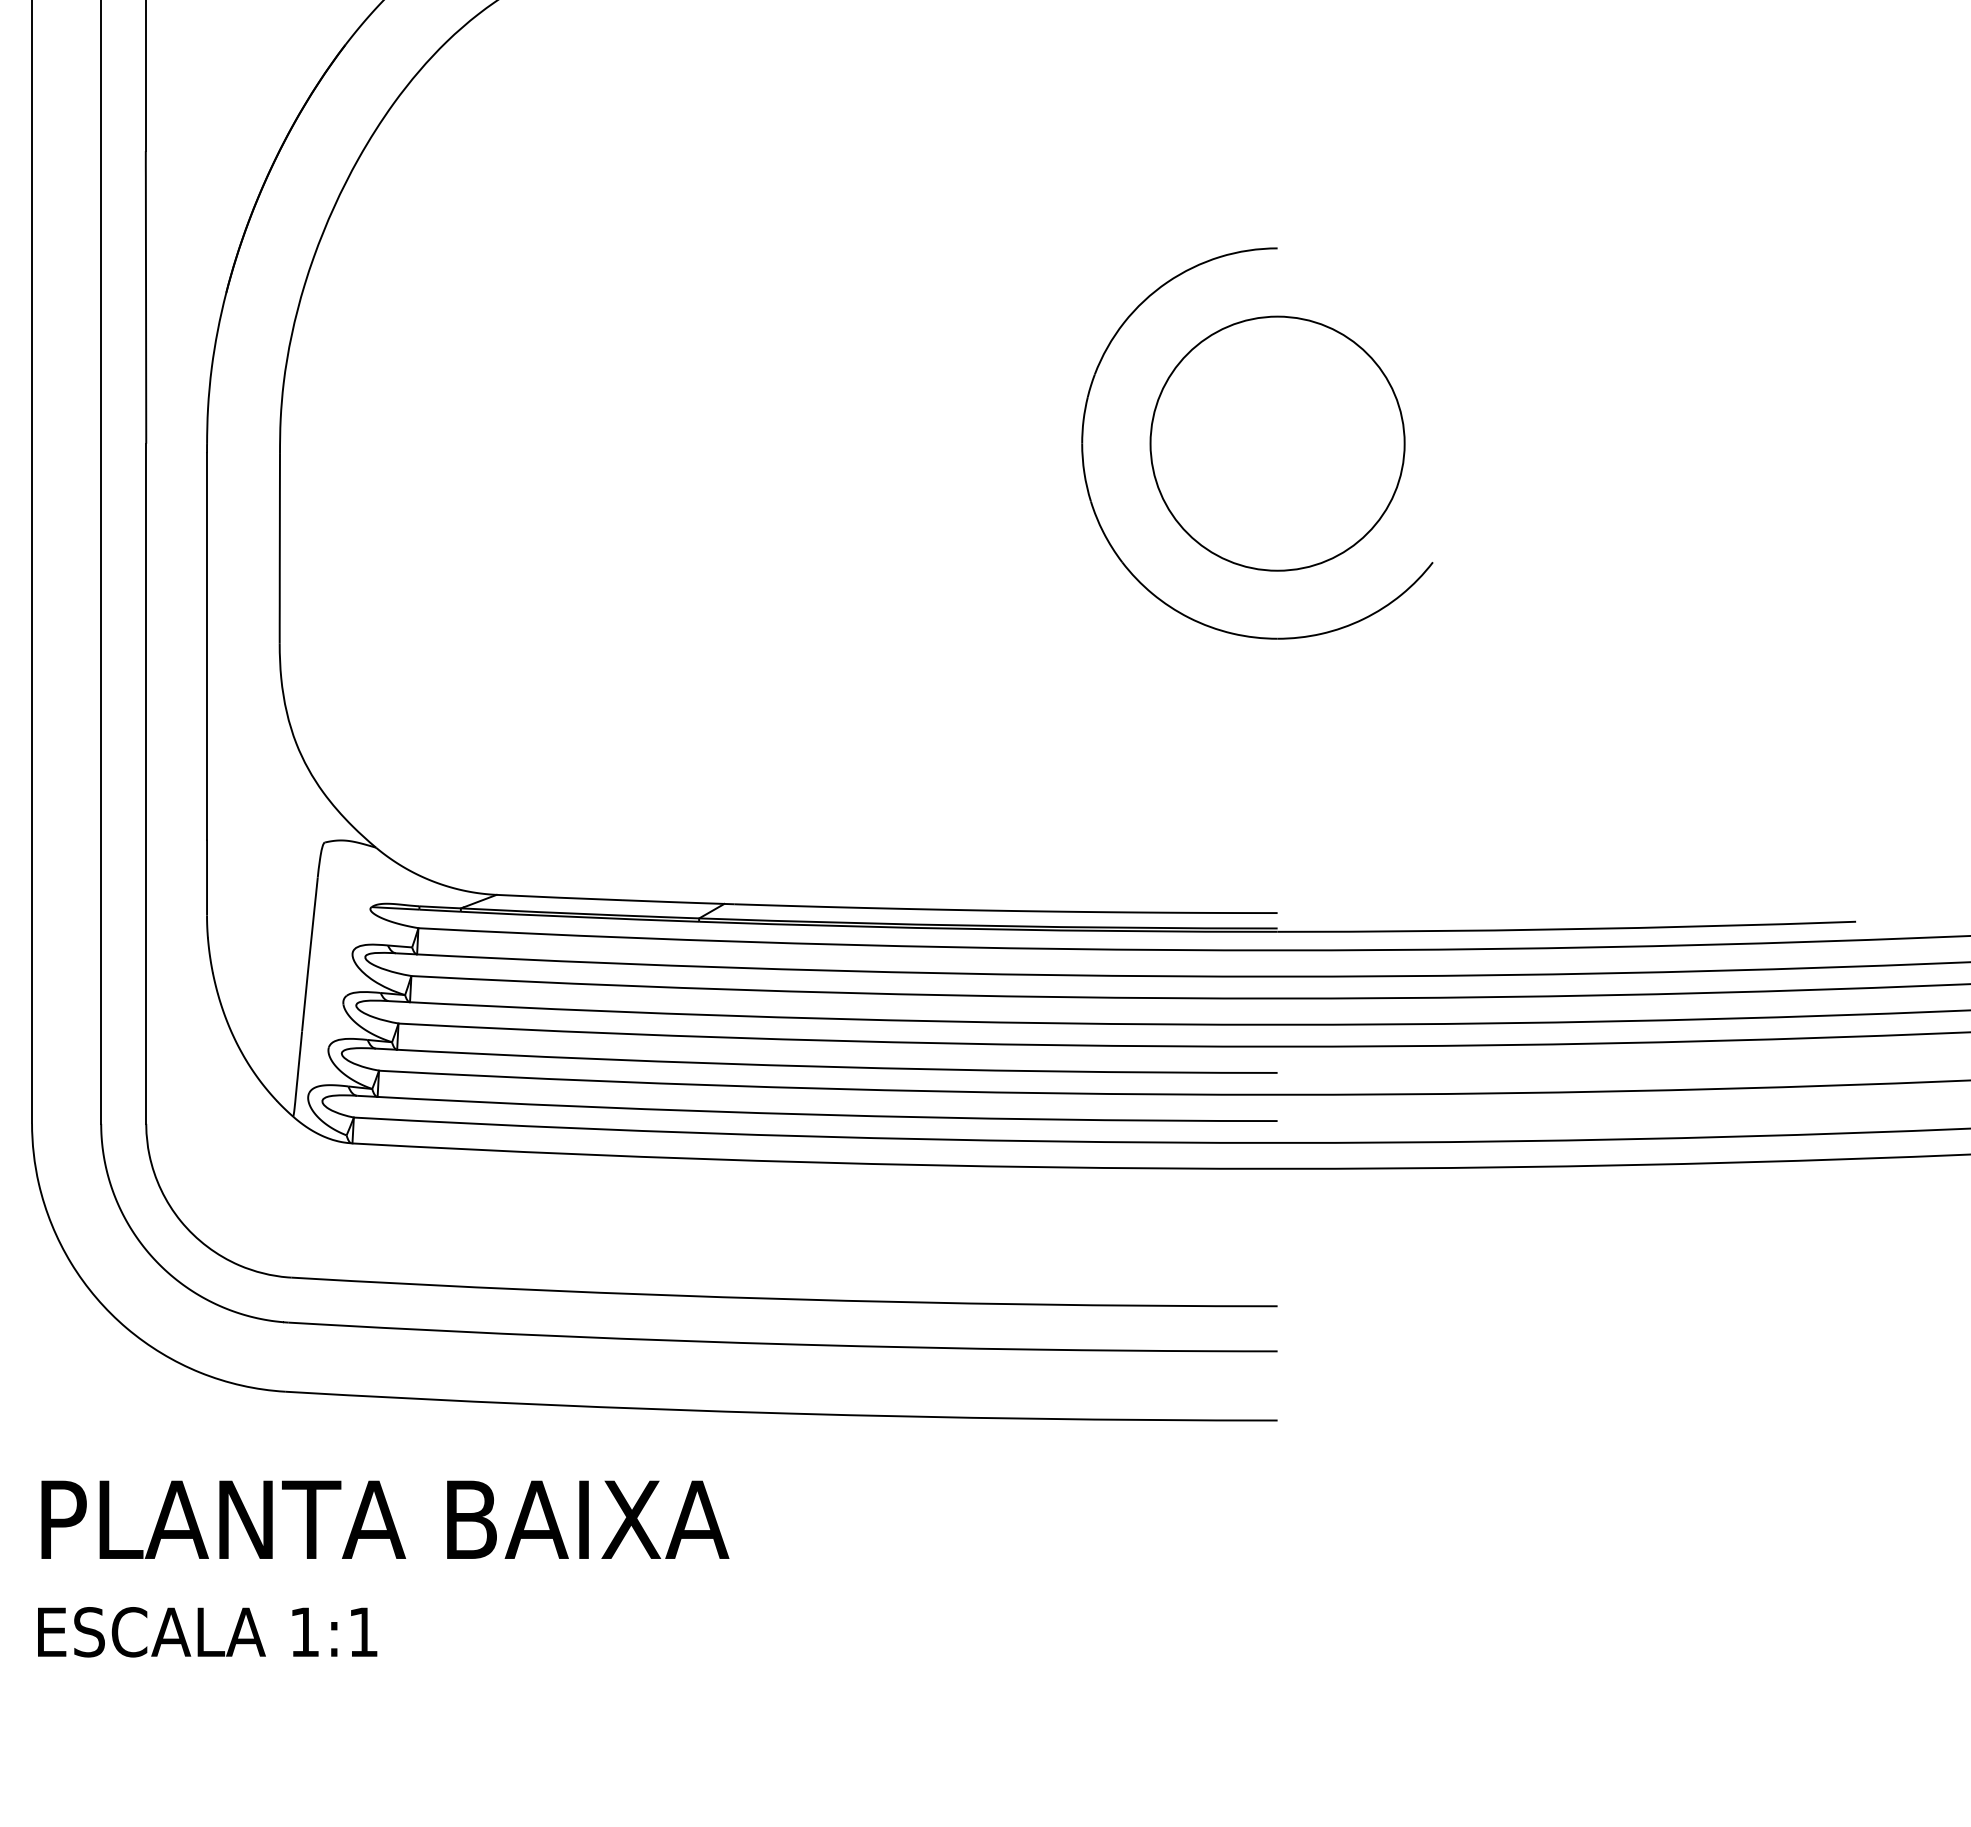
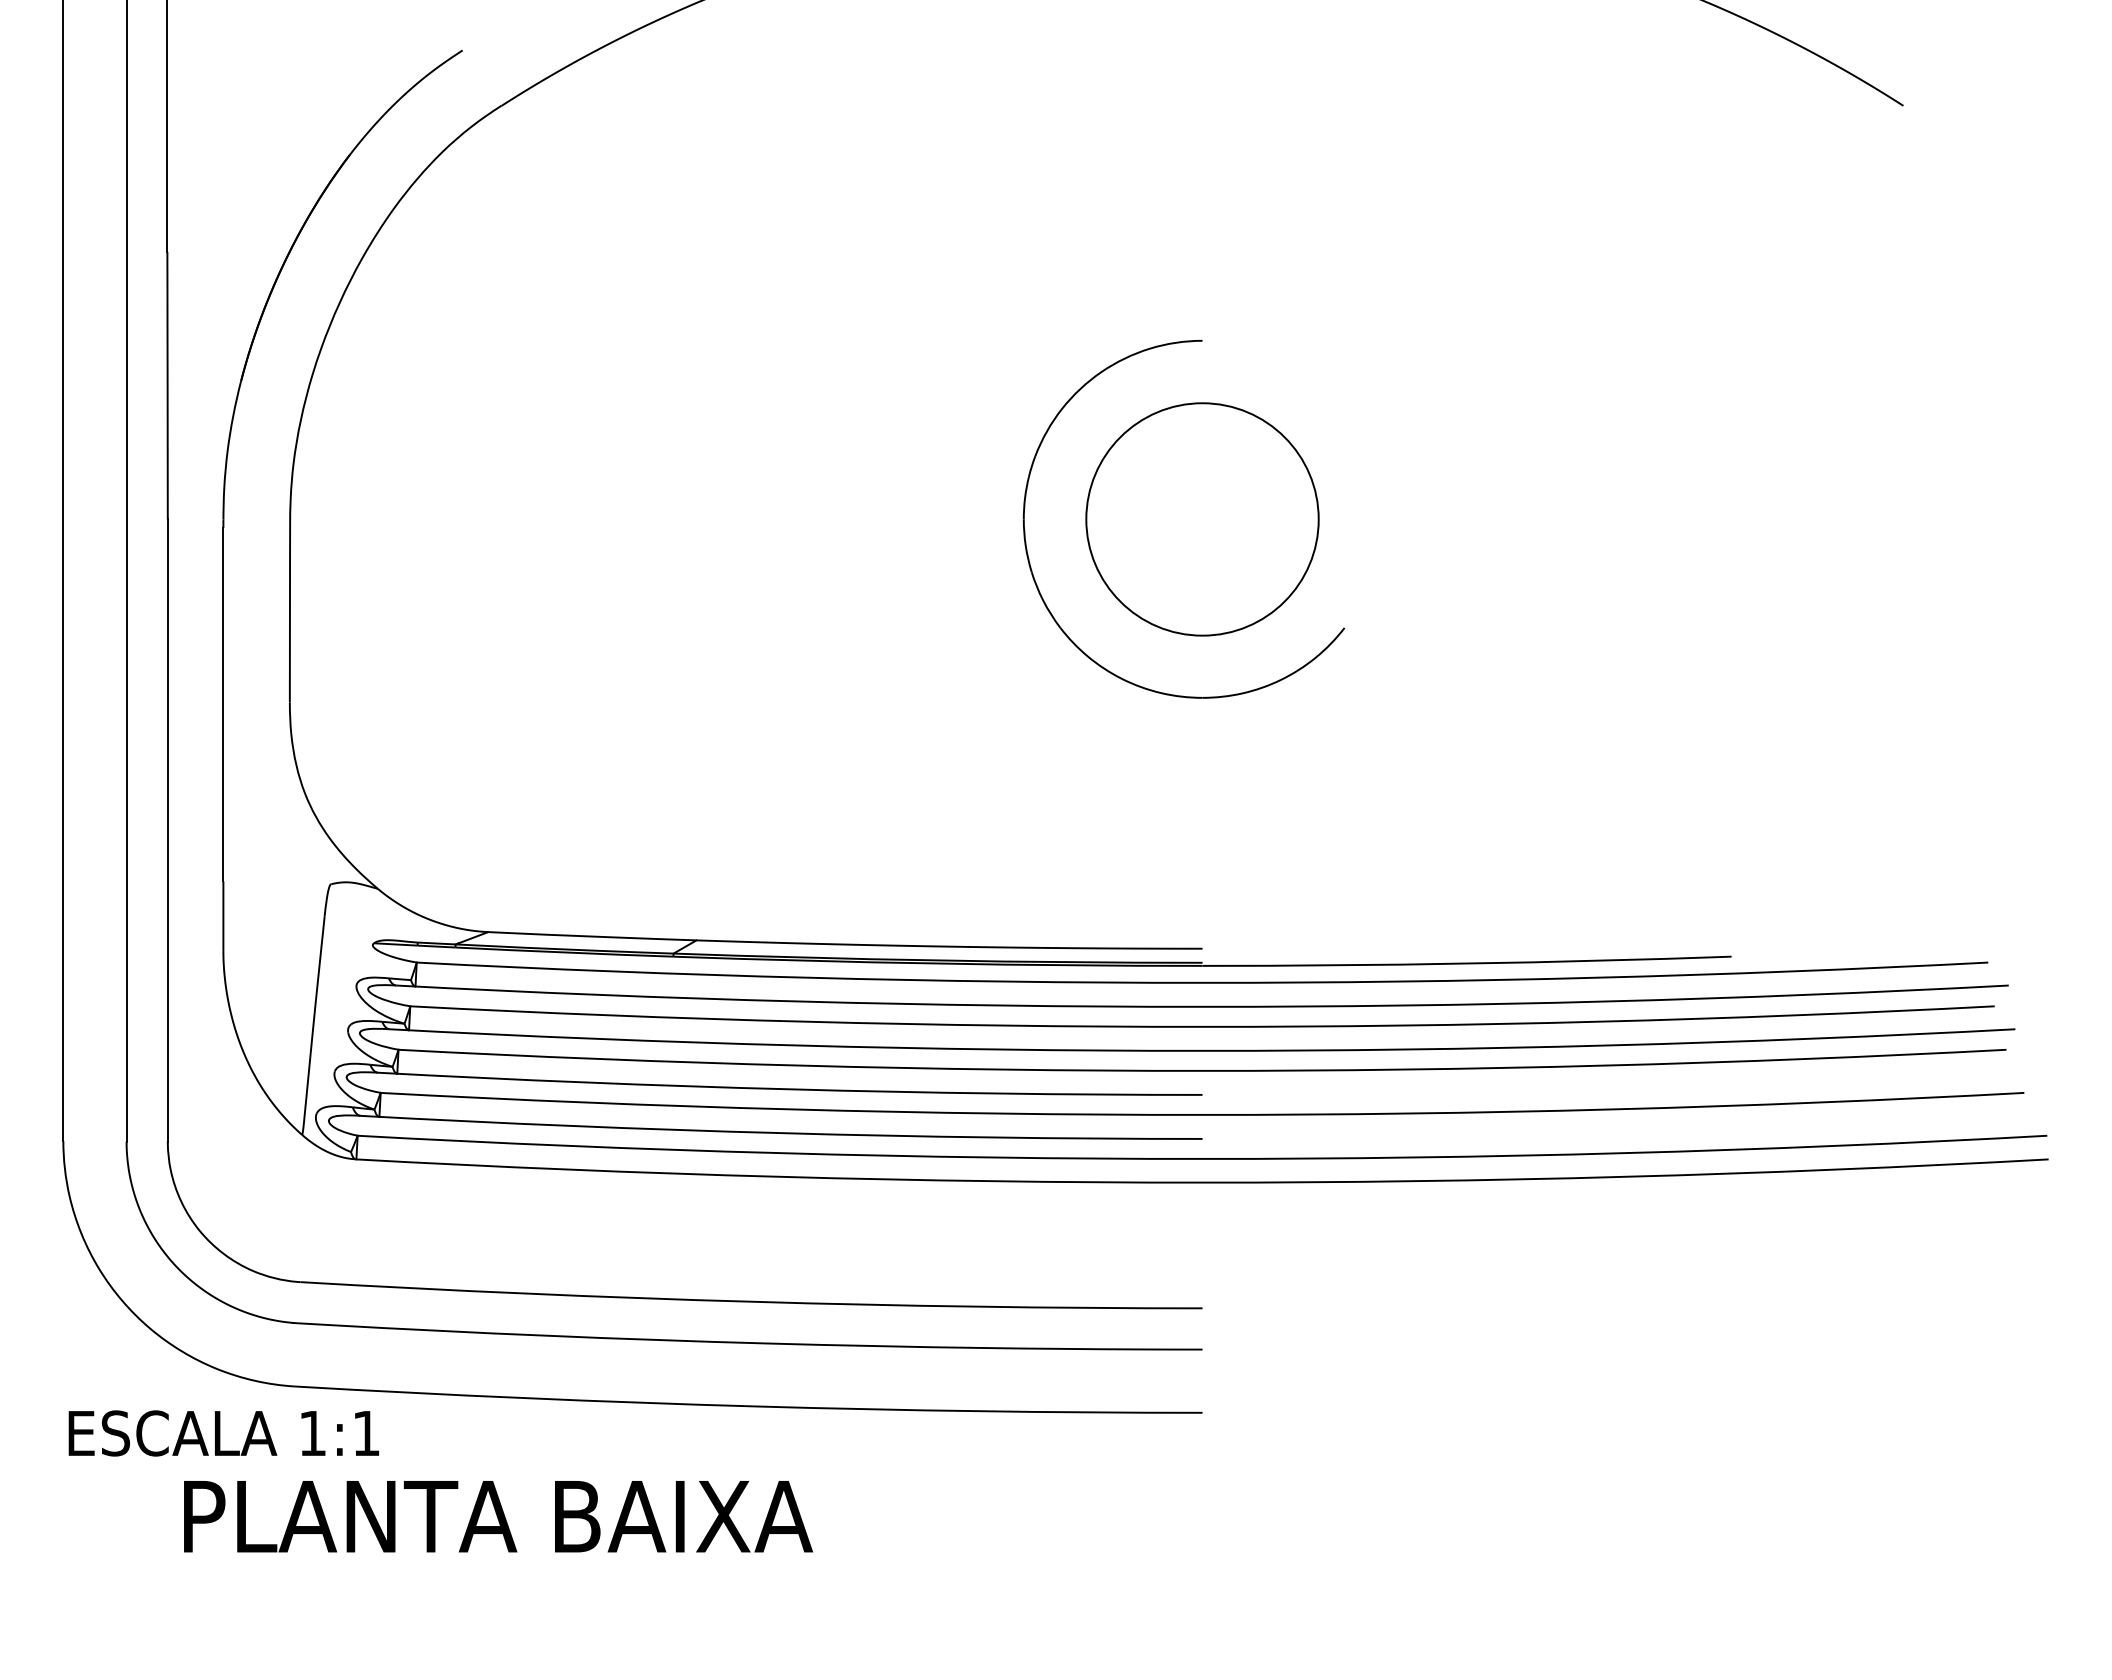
text: (385, 1519) -> (498, 1516), moved
text: (207, 1632) -> (223, 1433), moved

